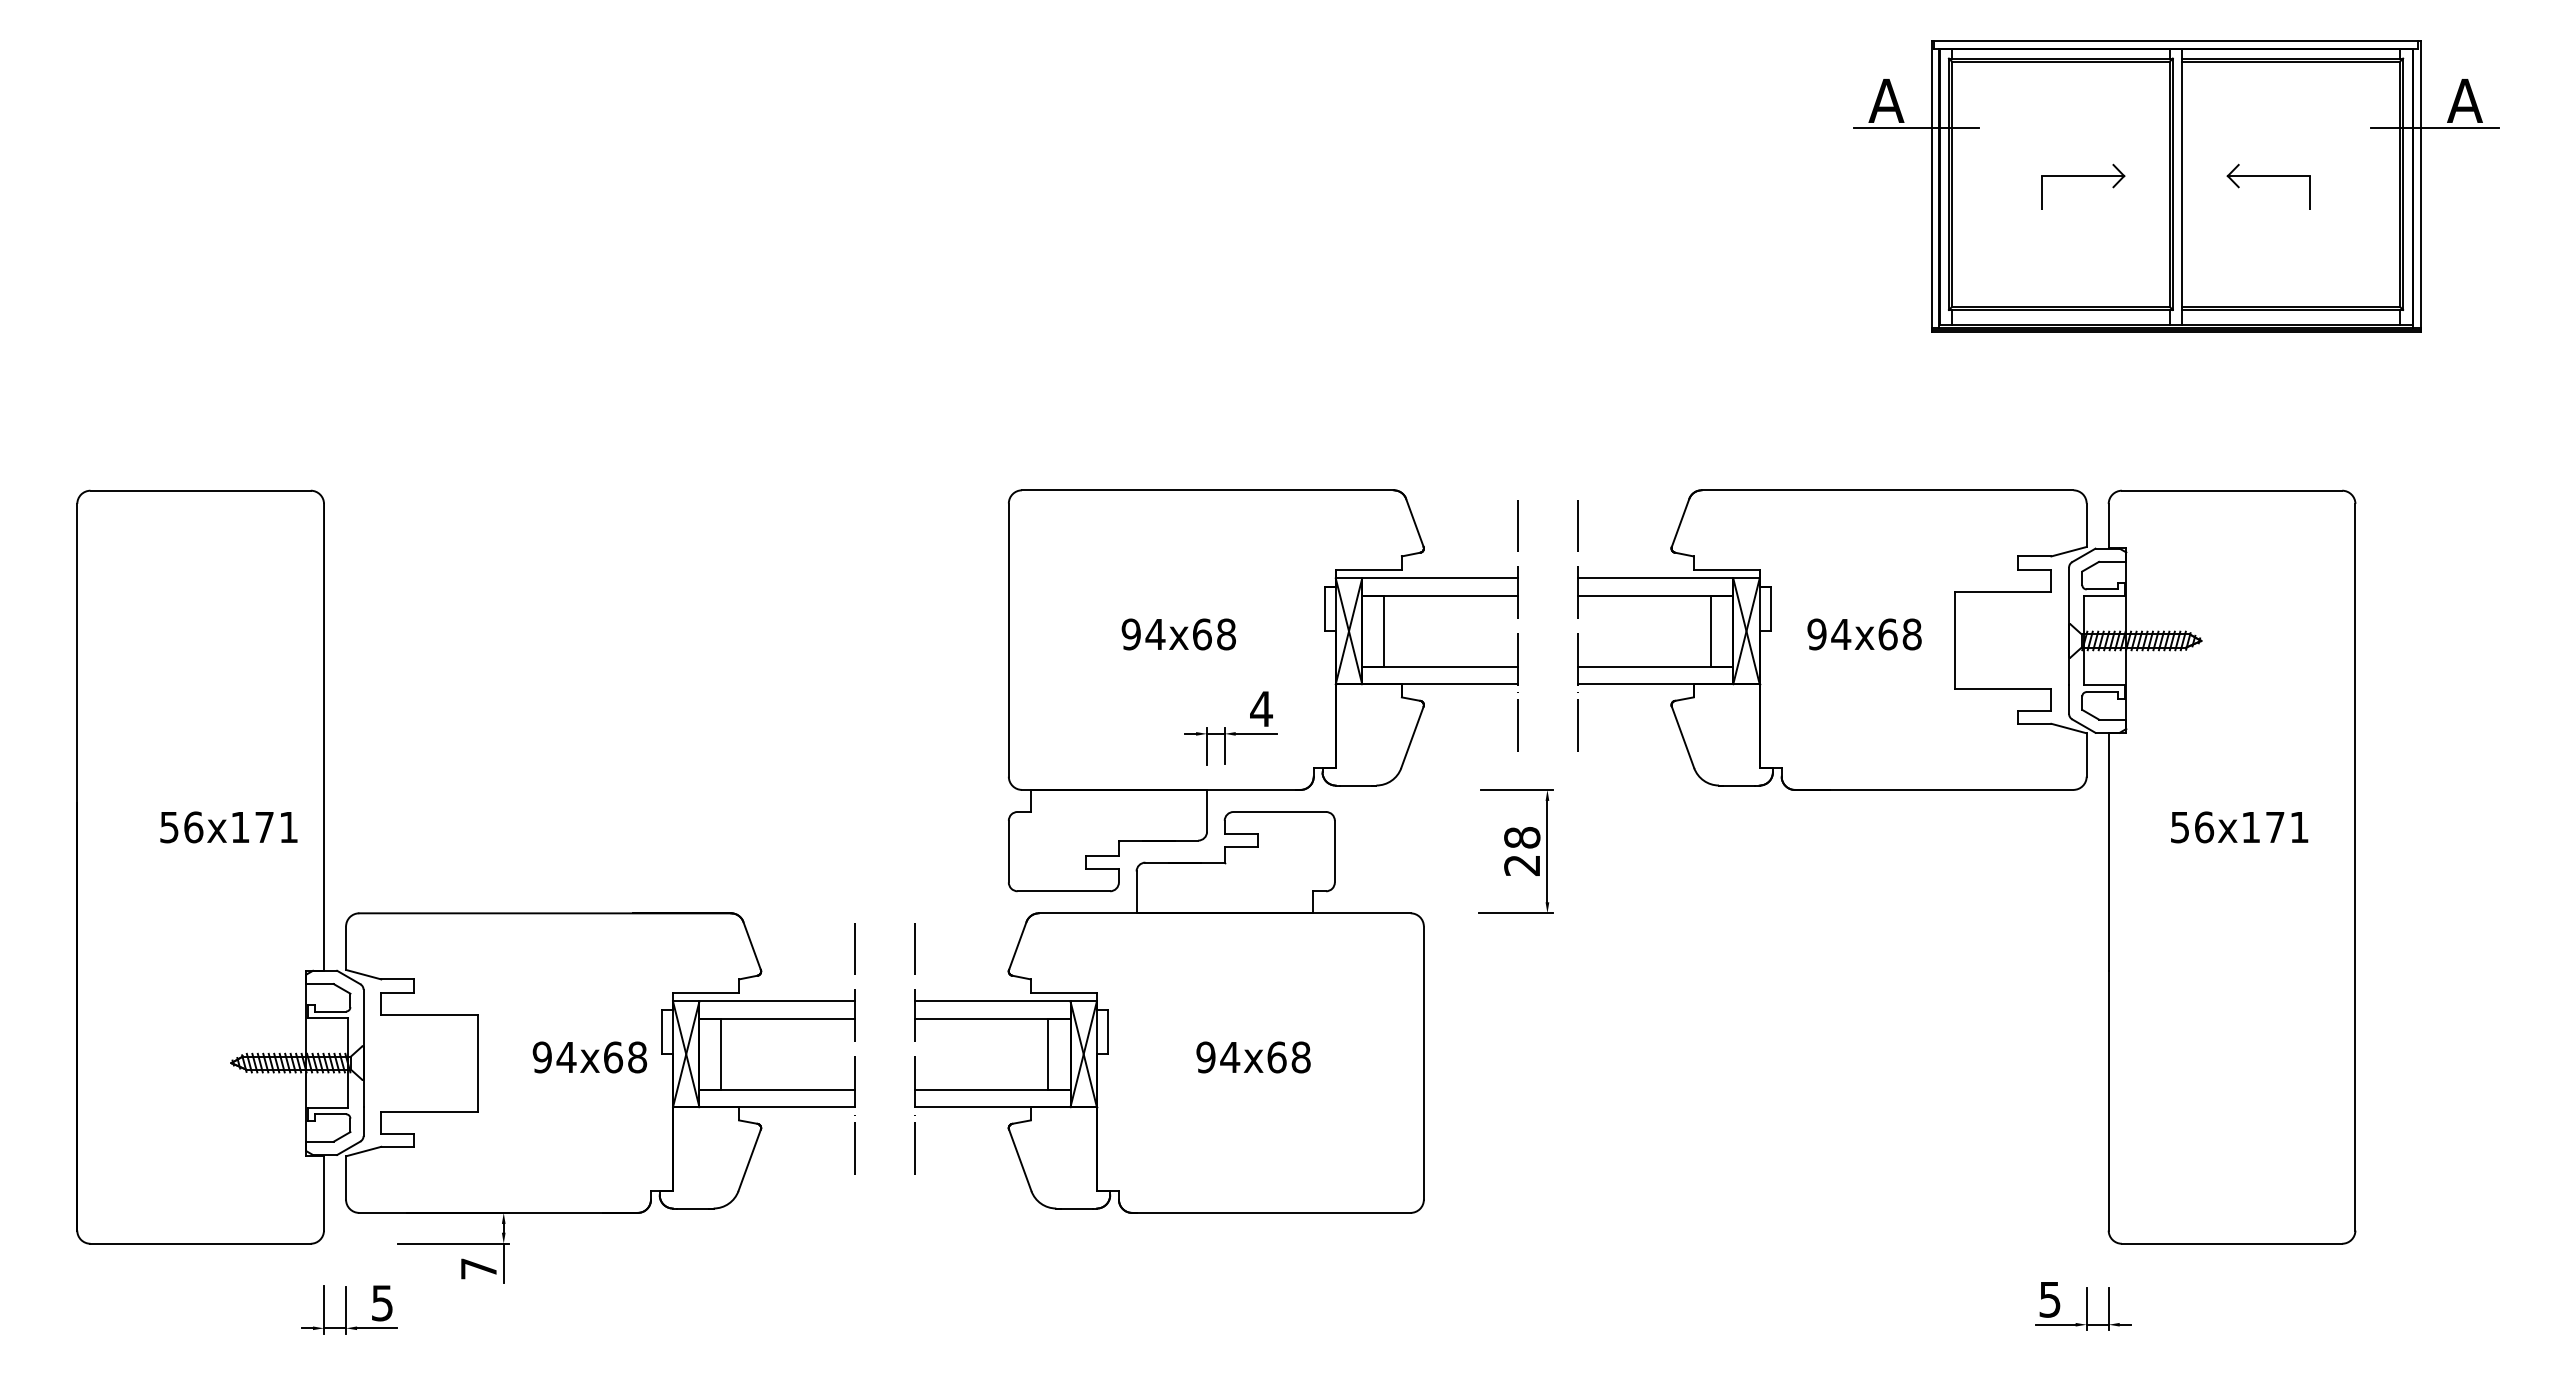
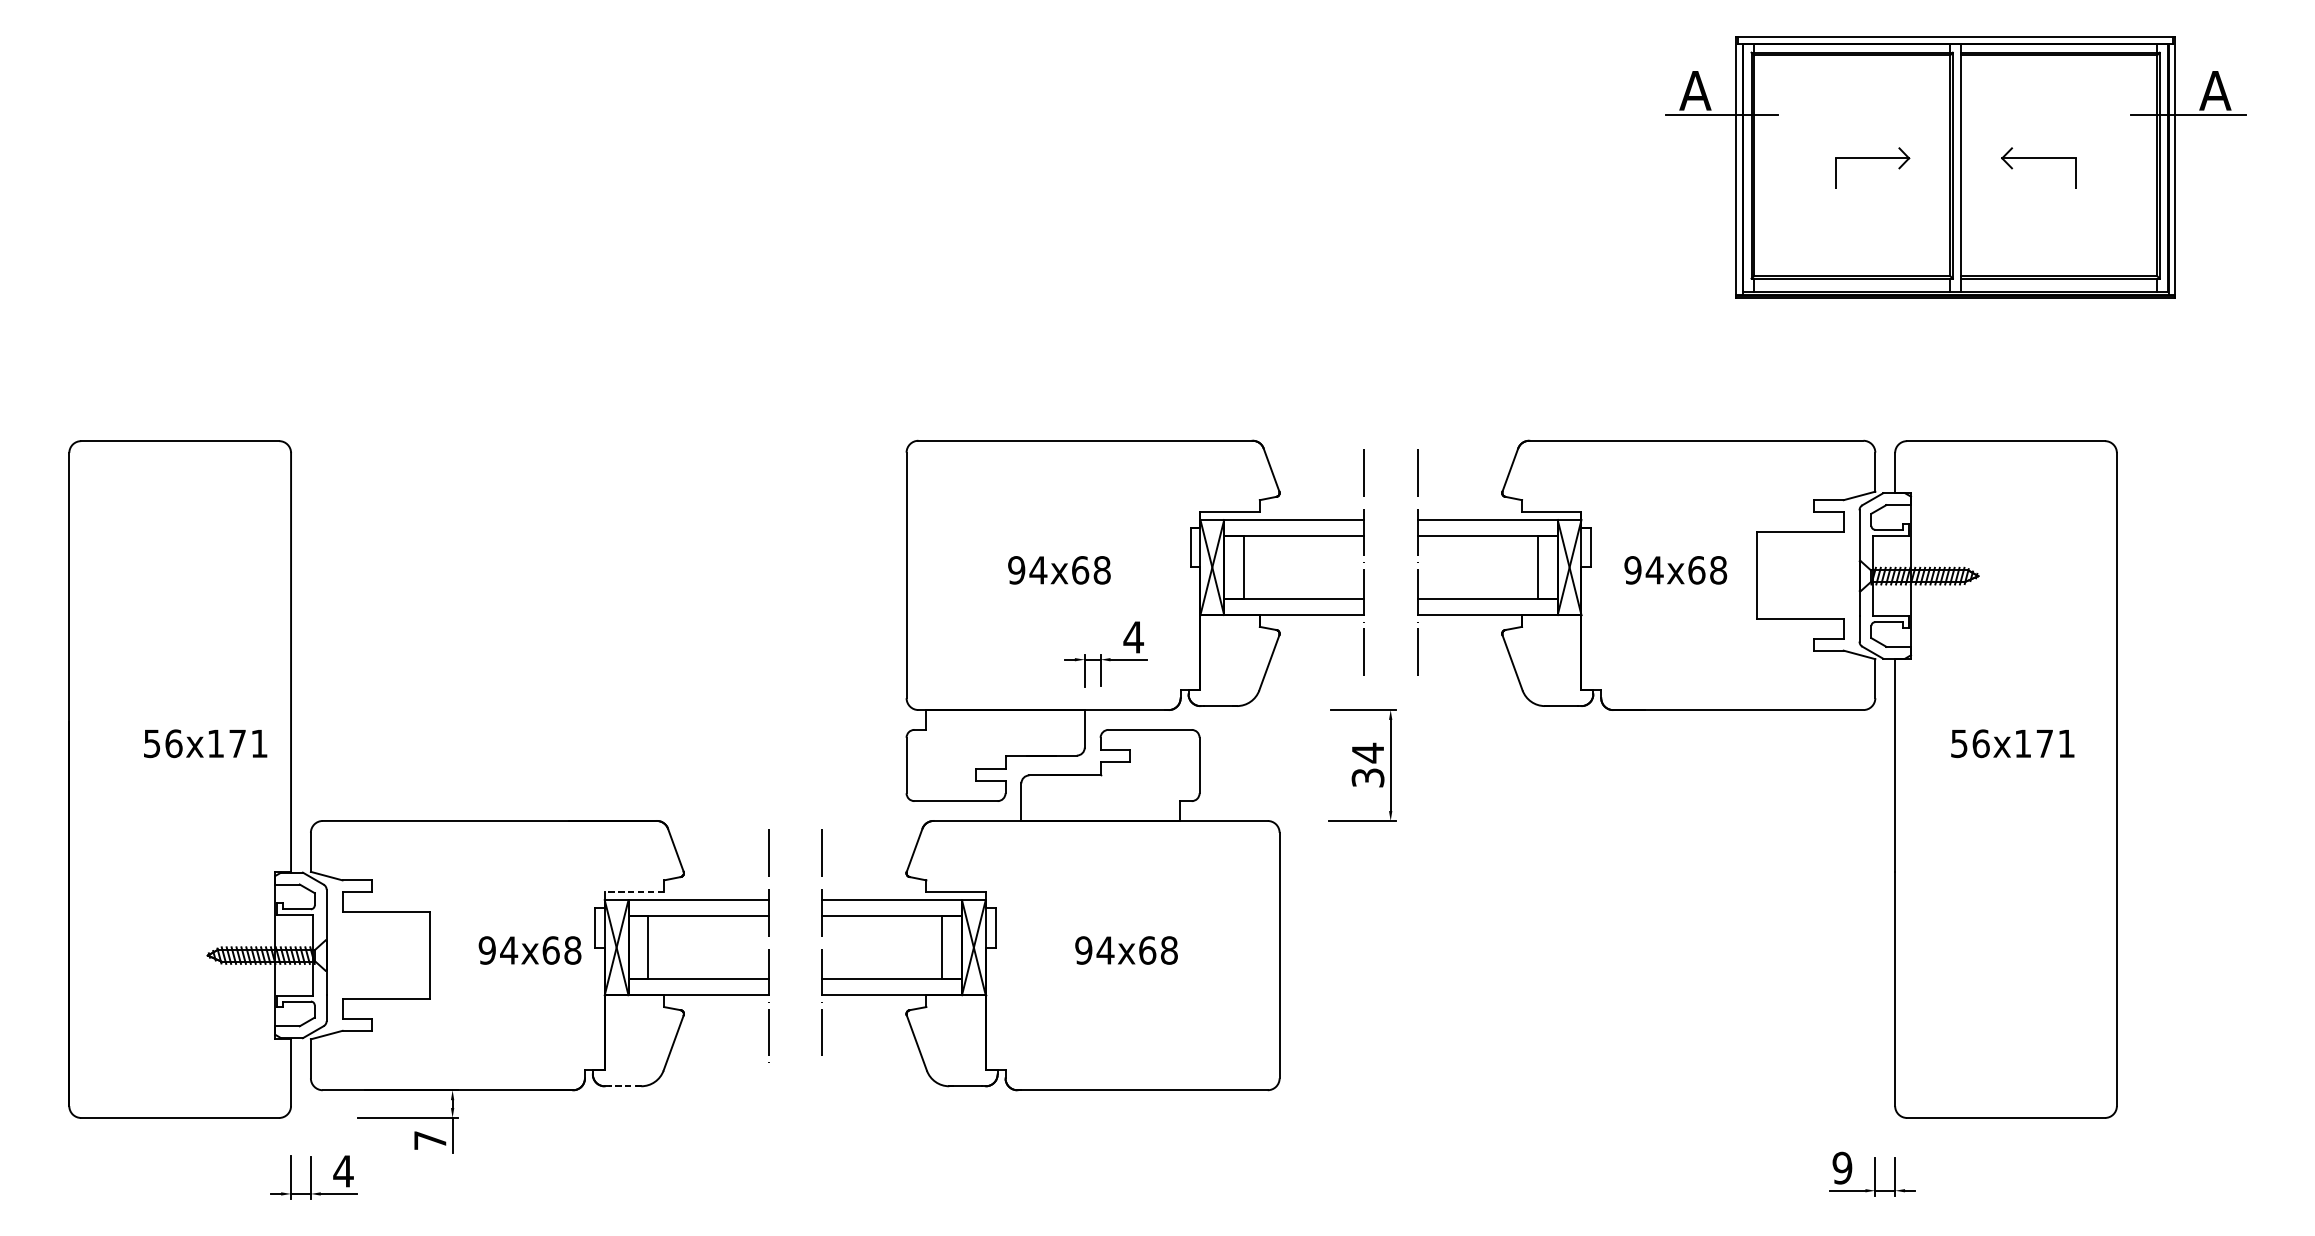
text: (1522, 850) -> (1368, 764), 28 -> 34
line: (705, 992) -> (633, 892), solid -> dashed
line: (695, 1208) -> (624, 1086), solid -> dashed
text: (2049, 1299) -> (1841, 1168), 5 -> 9
text: (381, 1303) -> (342, 1171), 5 -> 4

